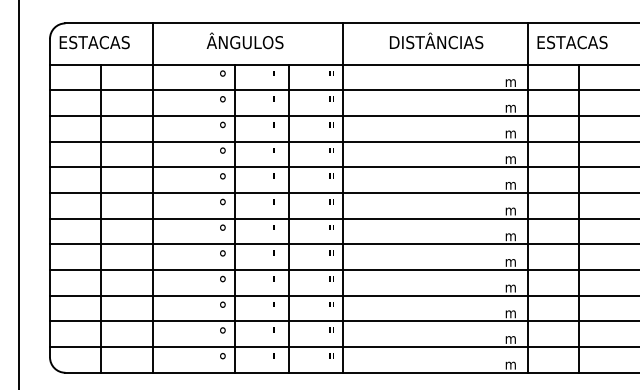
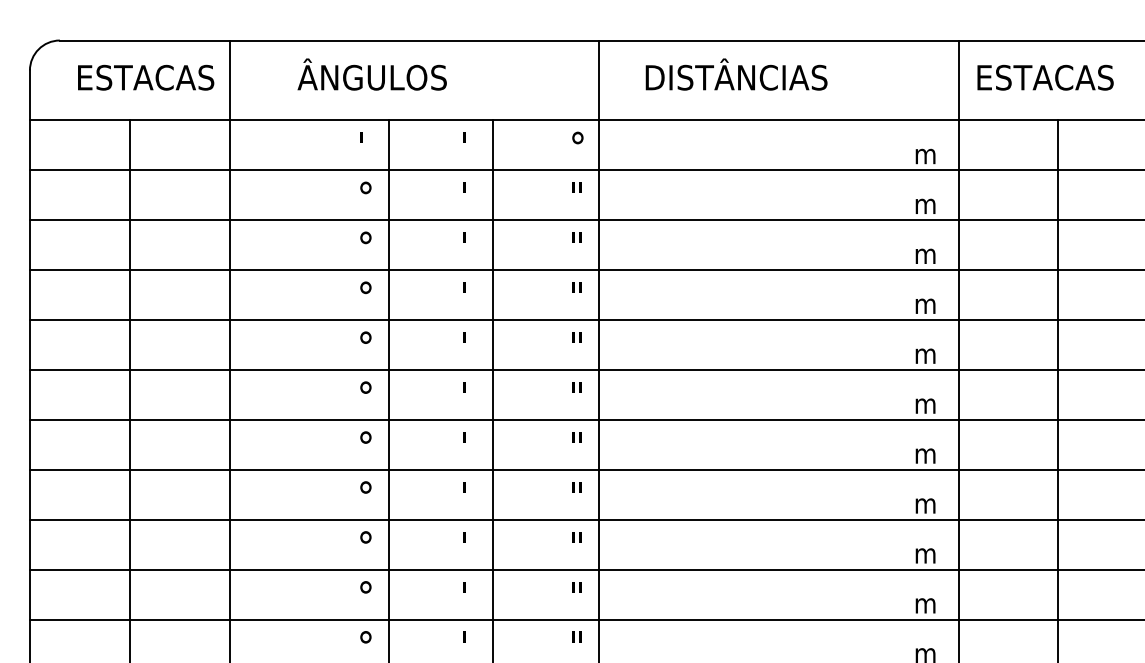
text: (244, 40) -> (371, 73), moved
text: (436, 40) -> (736, 73), moved
text: (94, 42) -> (145, 77), moved
text: (222, 73) -> (365, 137), ° -> '
text: (331, 73) -> (577, 137), " -> °

